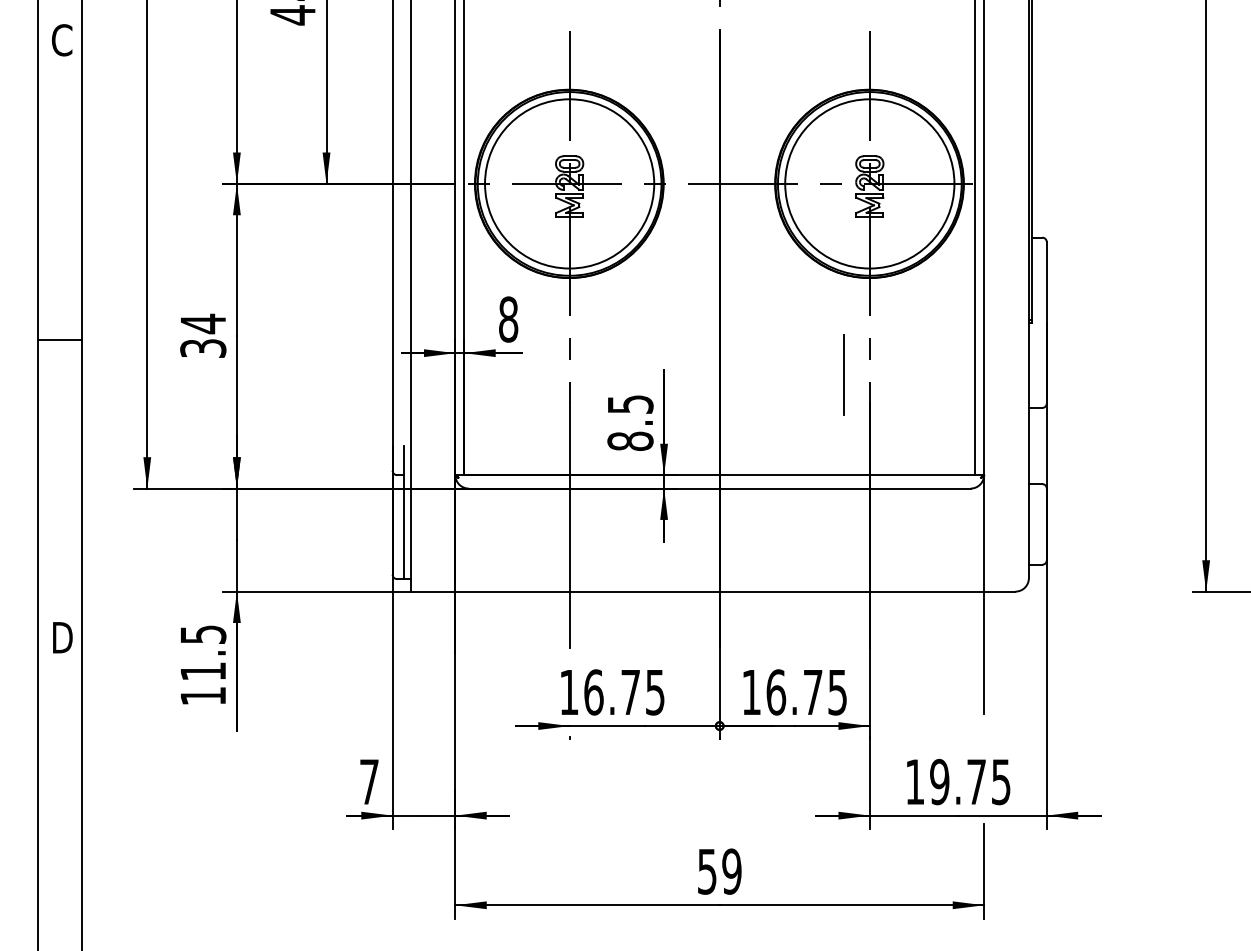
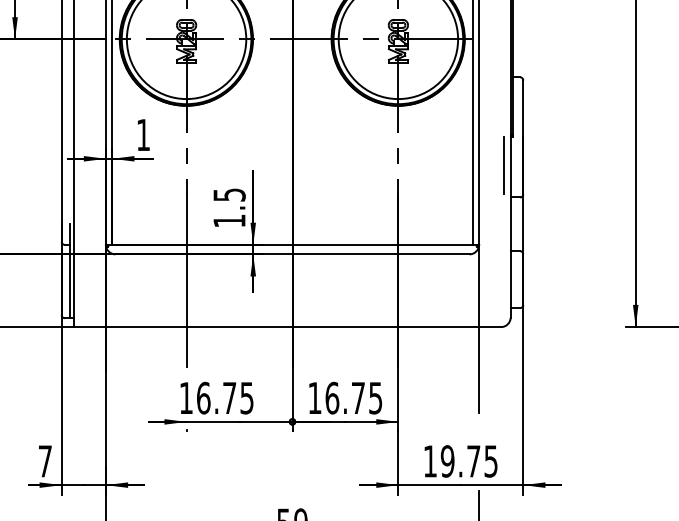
text: (508, 319) -> (143, 135), 8 -> 1
line: (843, 374) -> (504, 165), moved
text: (630, 440) -> (229, 220), 8.5 -> 1.5

